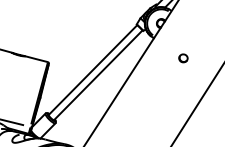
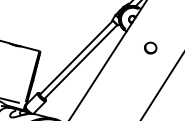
part: (183, 57) -> (150, 47), size x1.67

